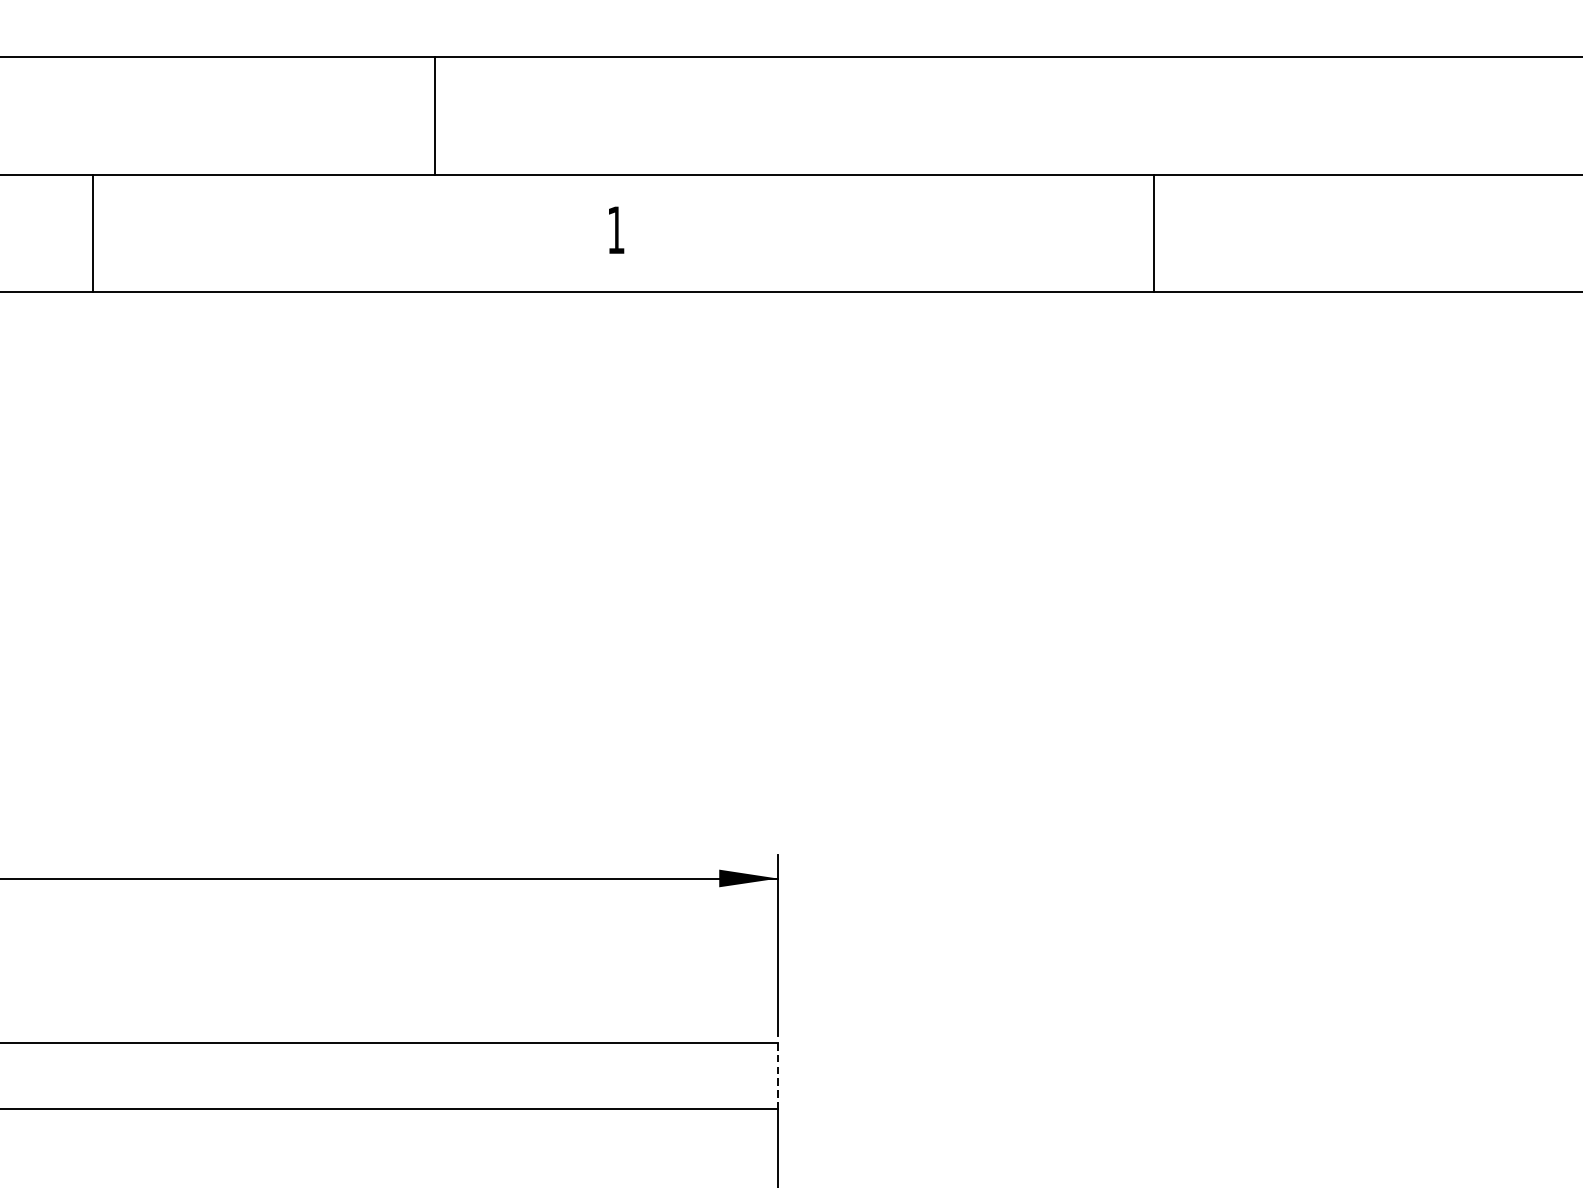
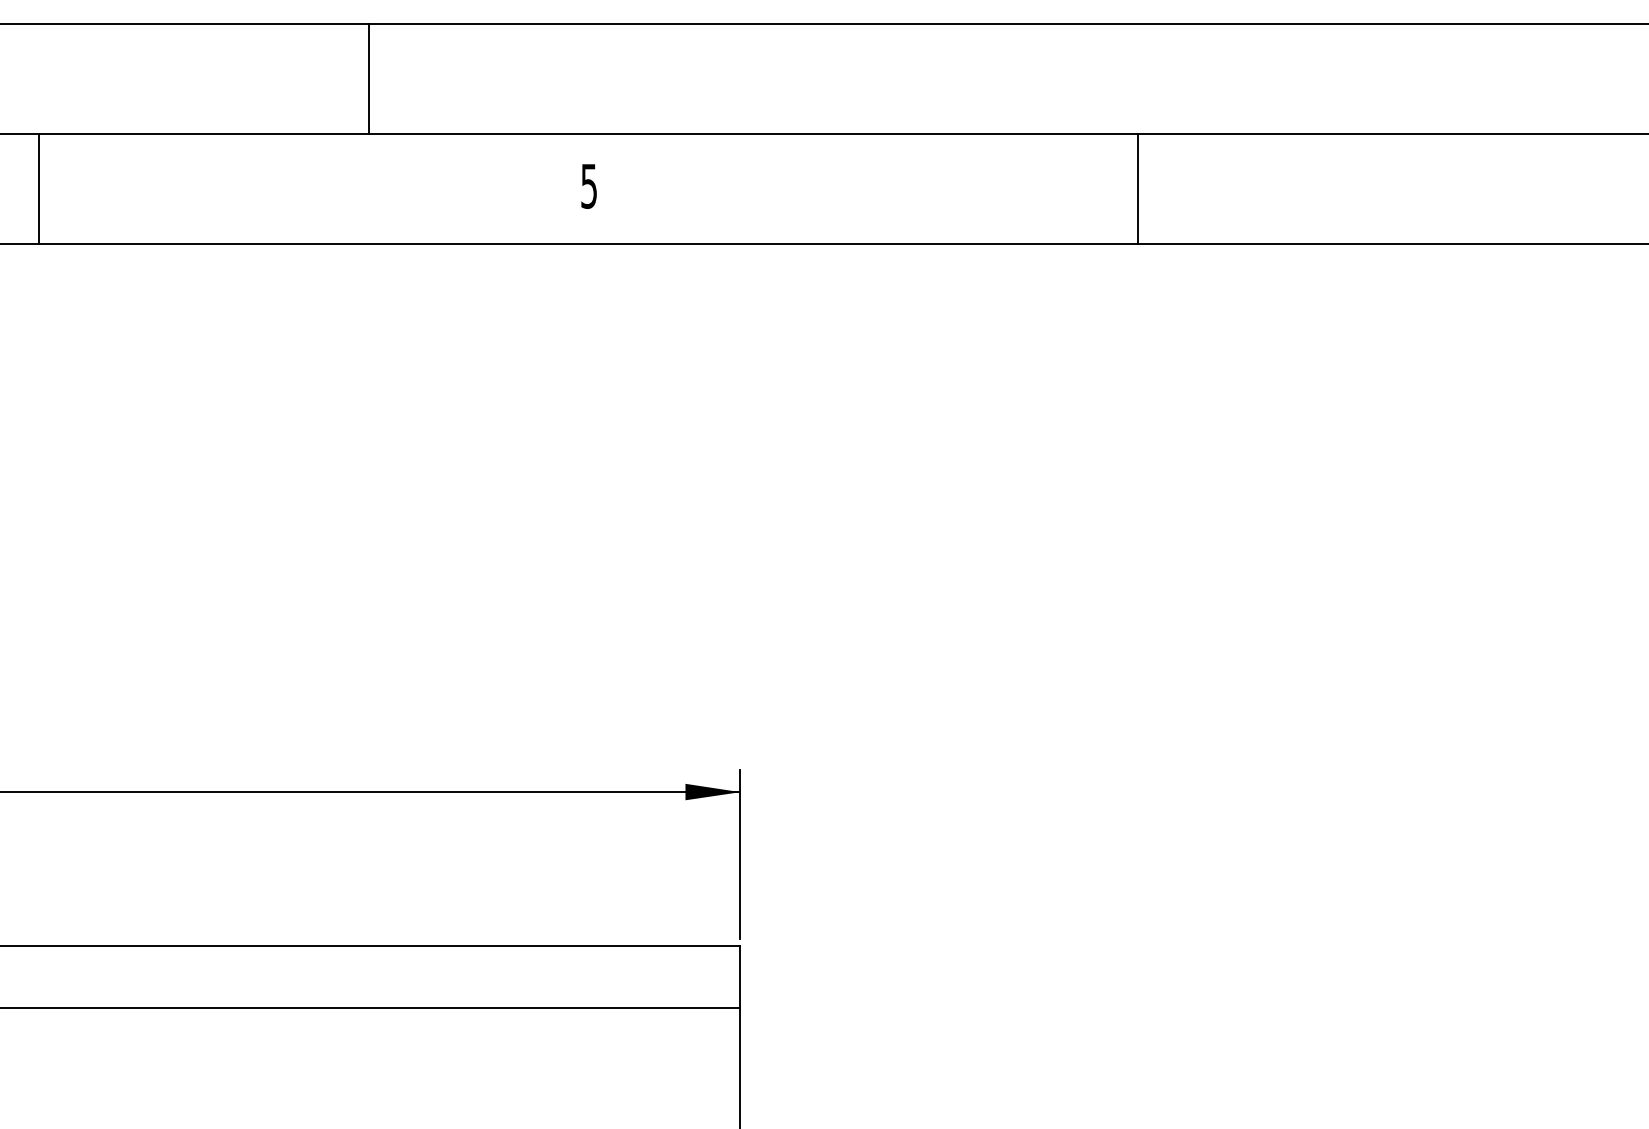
line: (434, 115) -> (368, 79), moved
text: (615, 230) -> (588, 186), 1 -> 5
line: (93, 233) -> (39, 189), moved
line: (1153, 233) -> (1137, 189), moved
line: (778, 1075) -> (740, 976), dashed -> solid

